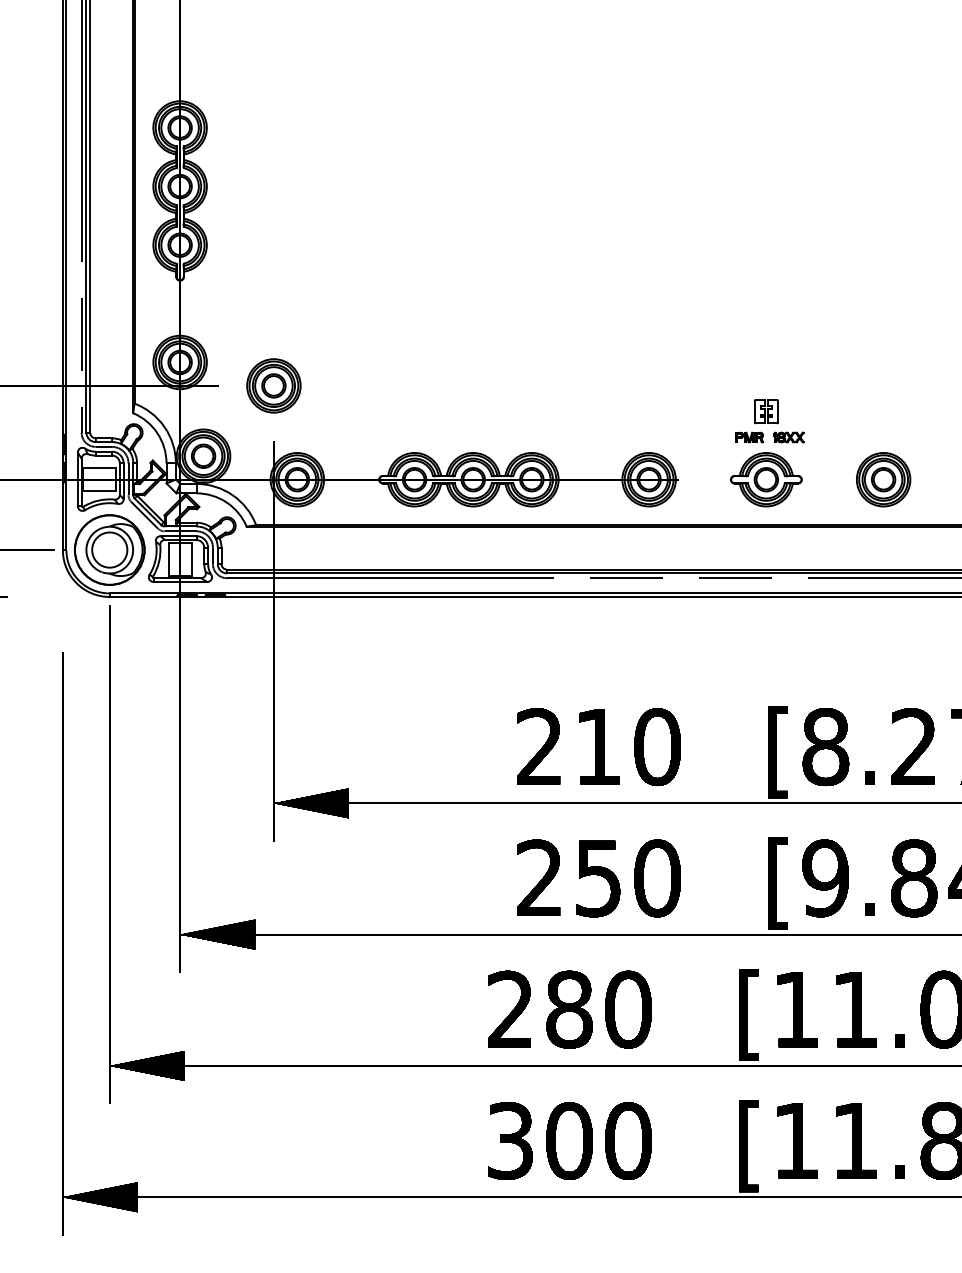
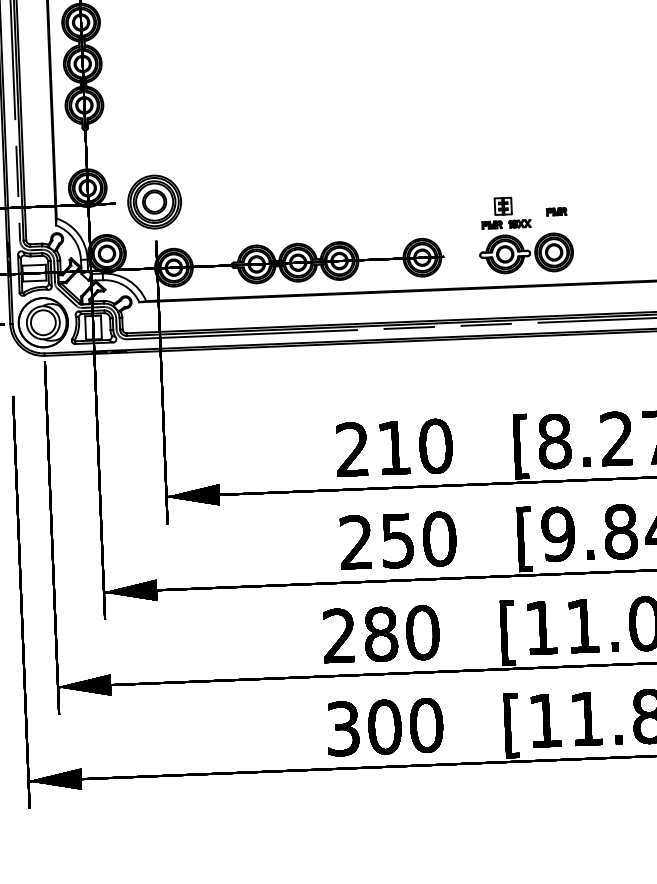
part: (273, 385) -> (154, 201), size x1.4
part: (841, 422) -> (556, 211), added
part: (883, 479) -> (554, 252), moved

